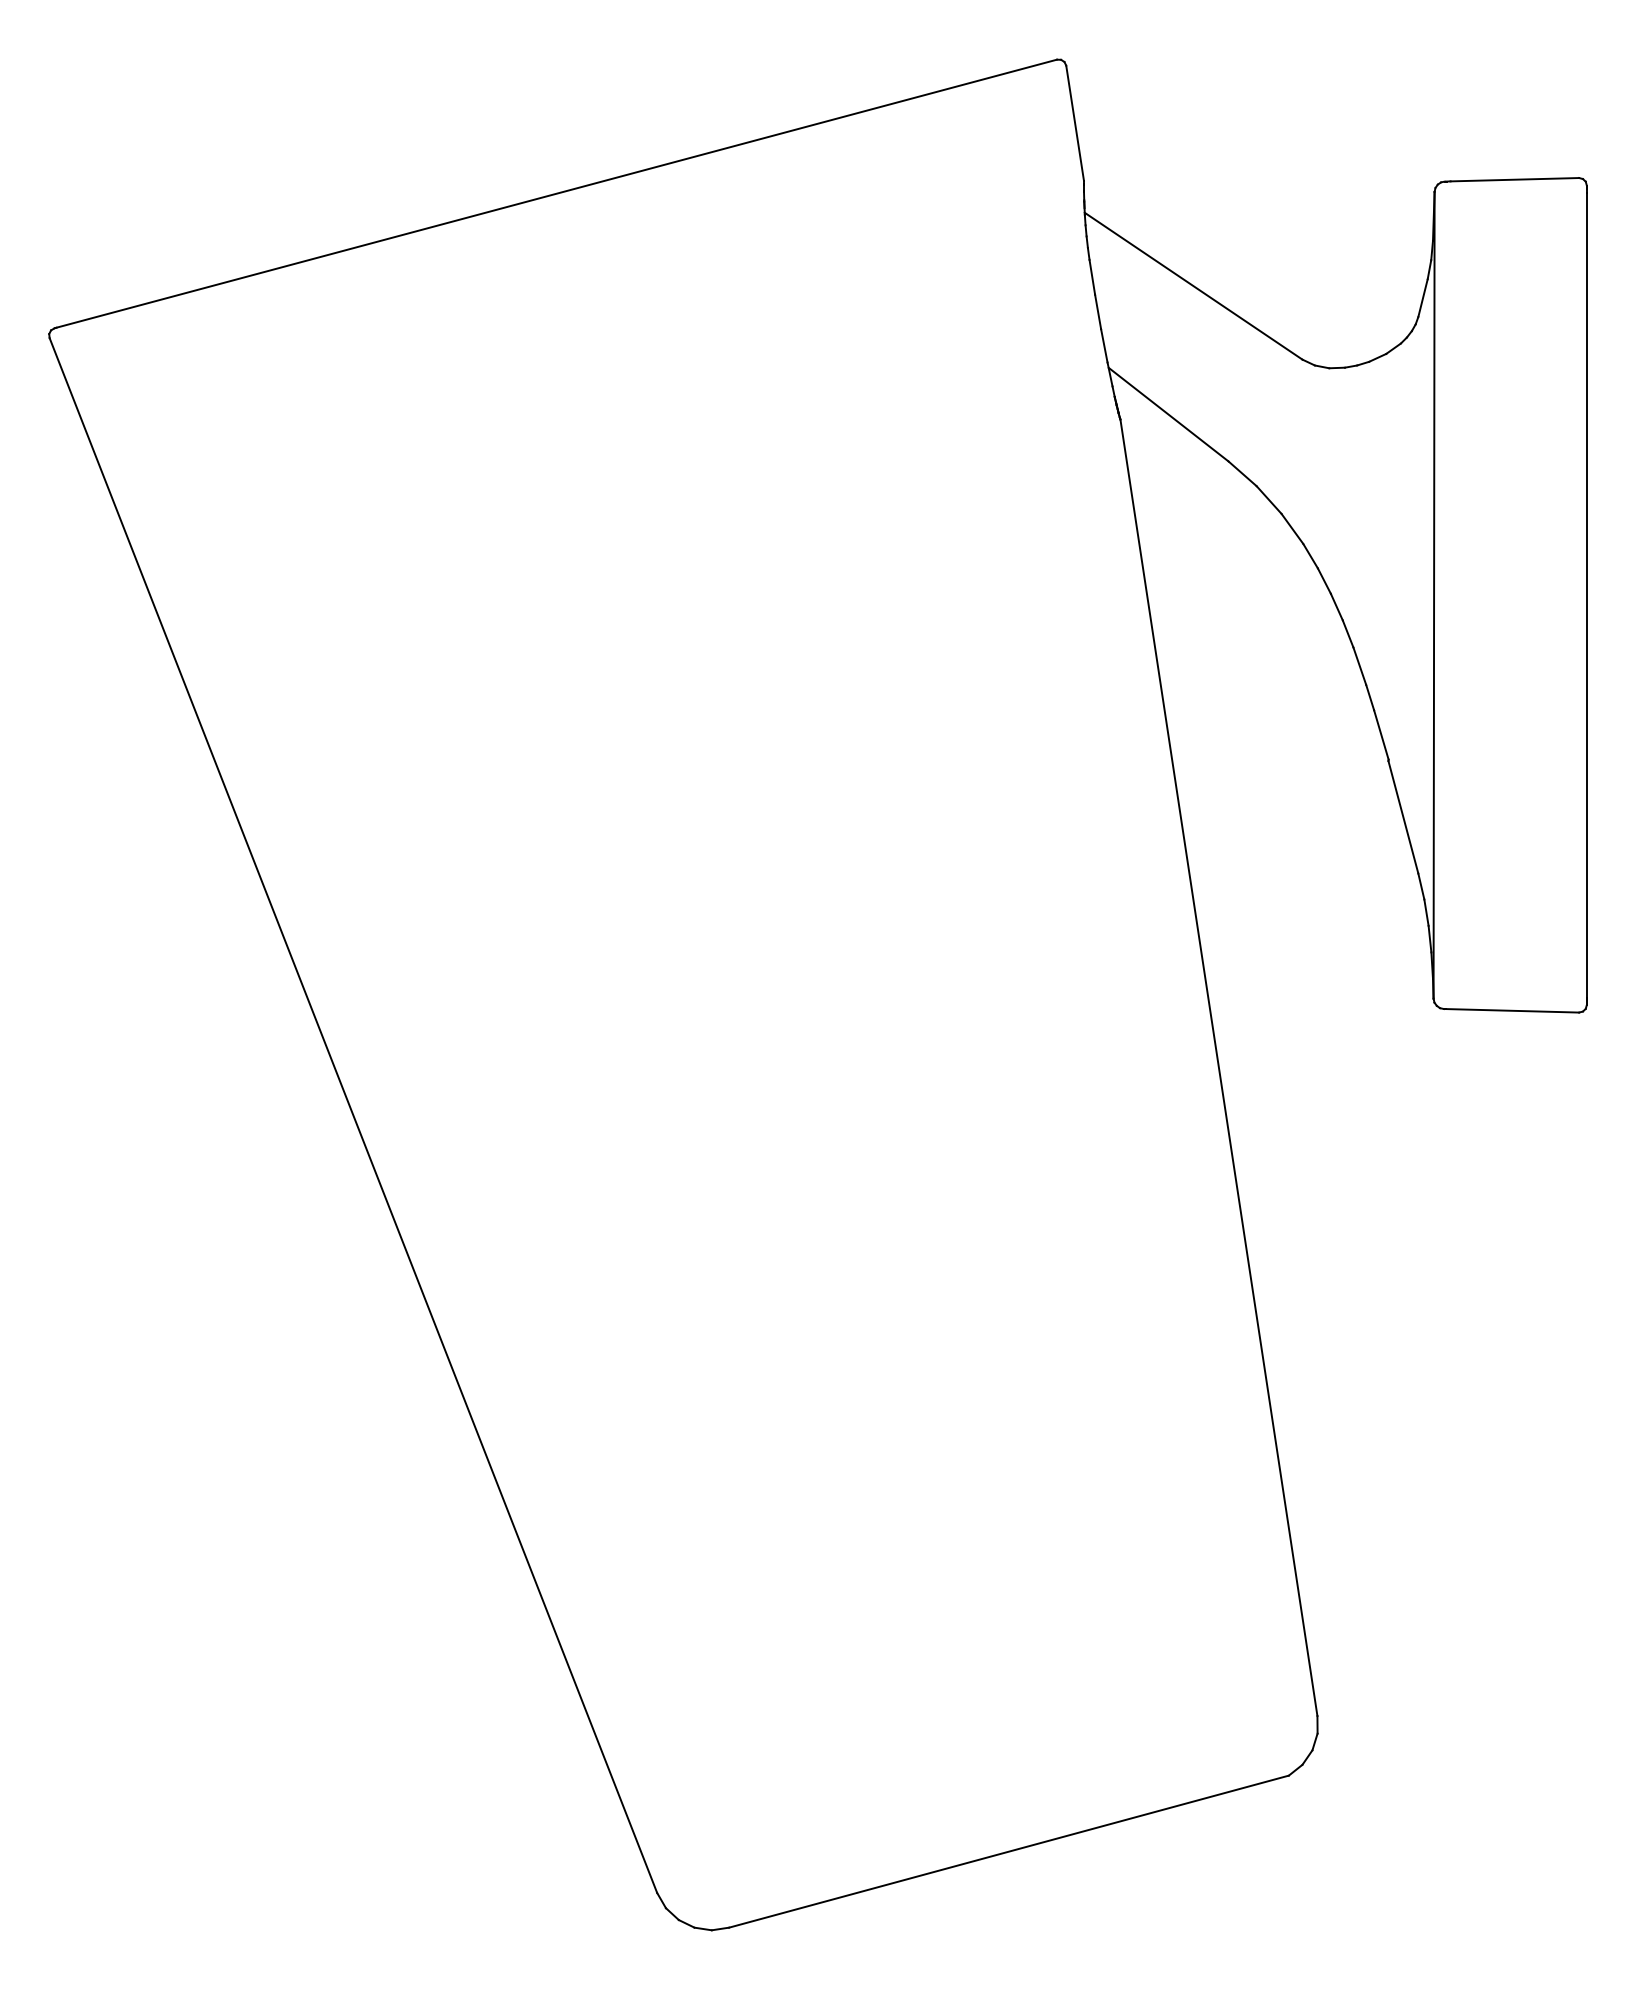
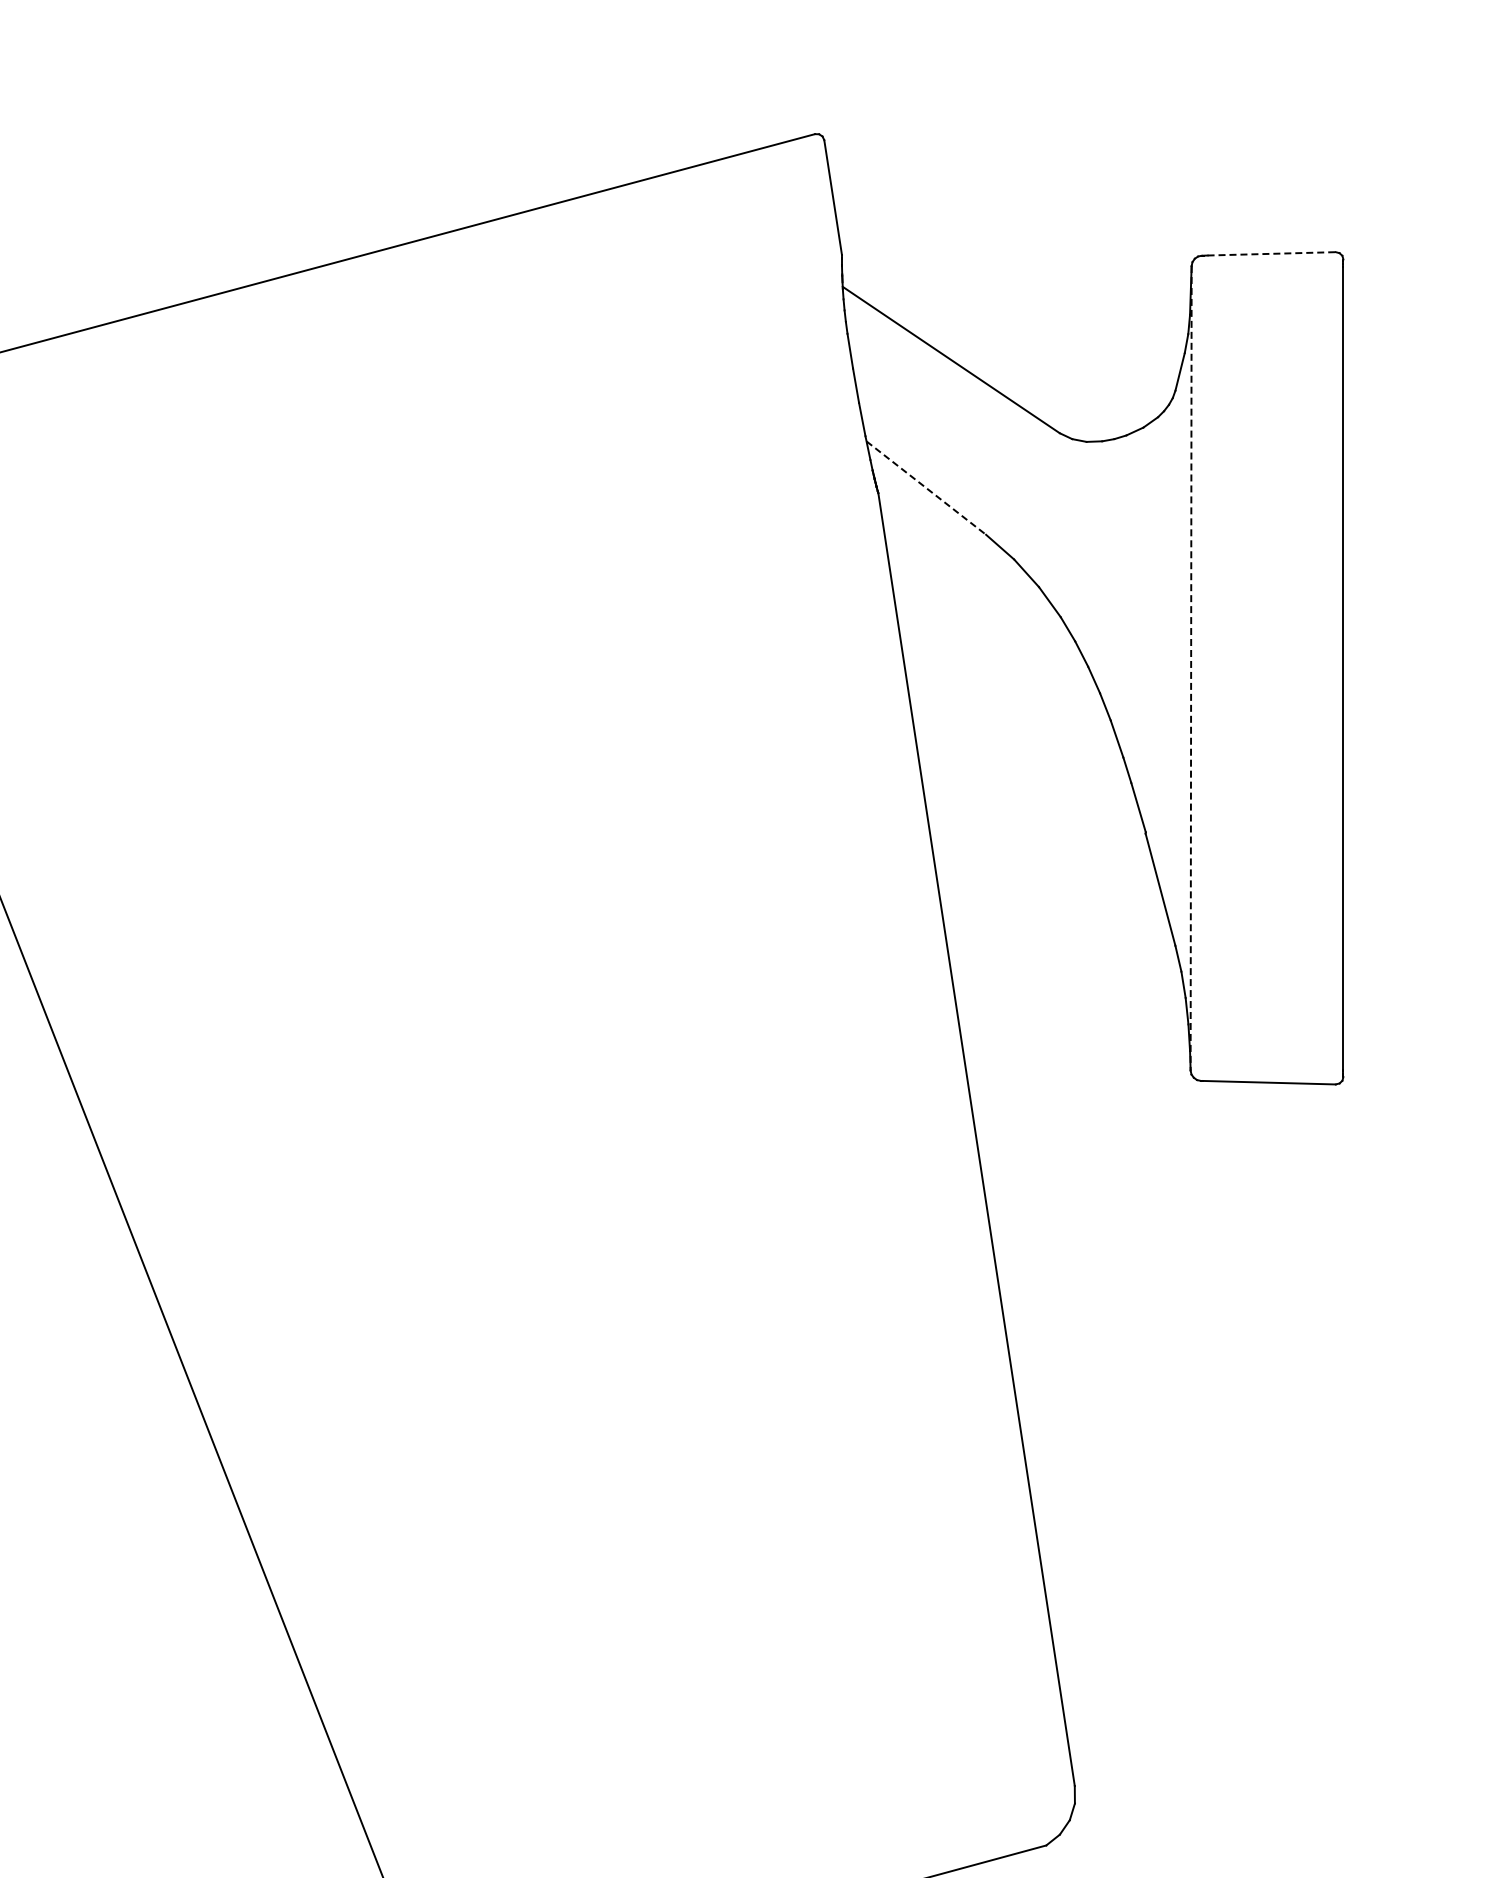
line: (1515, 179) -> (1272, 253), solid -> dashed
line: (1169, 414) -> (927, 488), solid -> dashed
line: (1434, 595) -> (1191, 668), solid -> dashed

